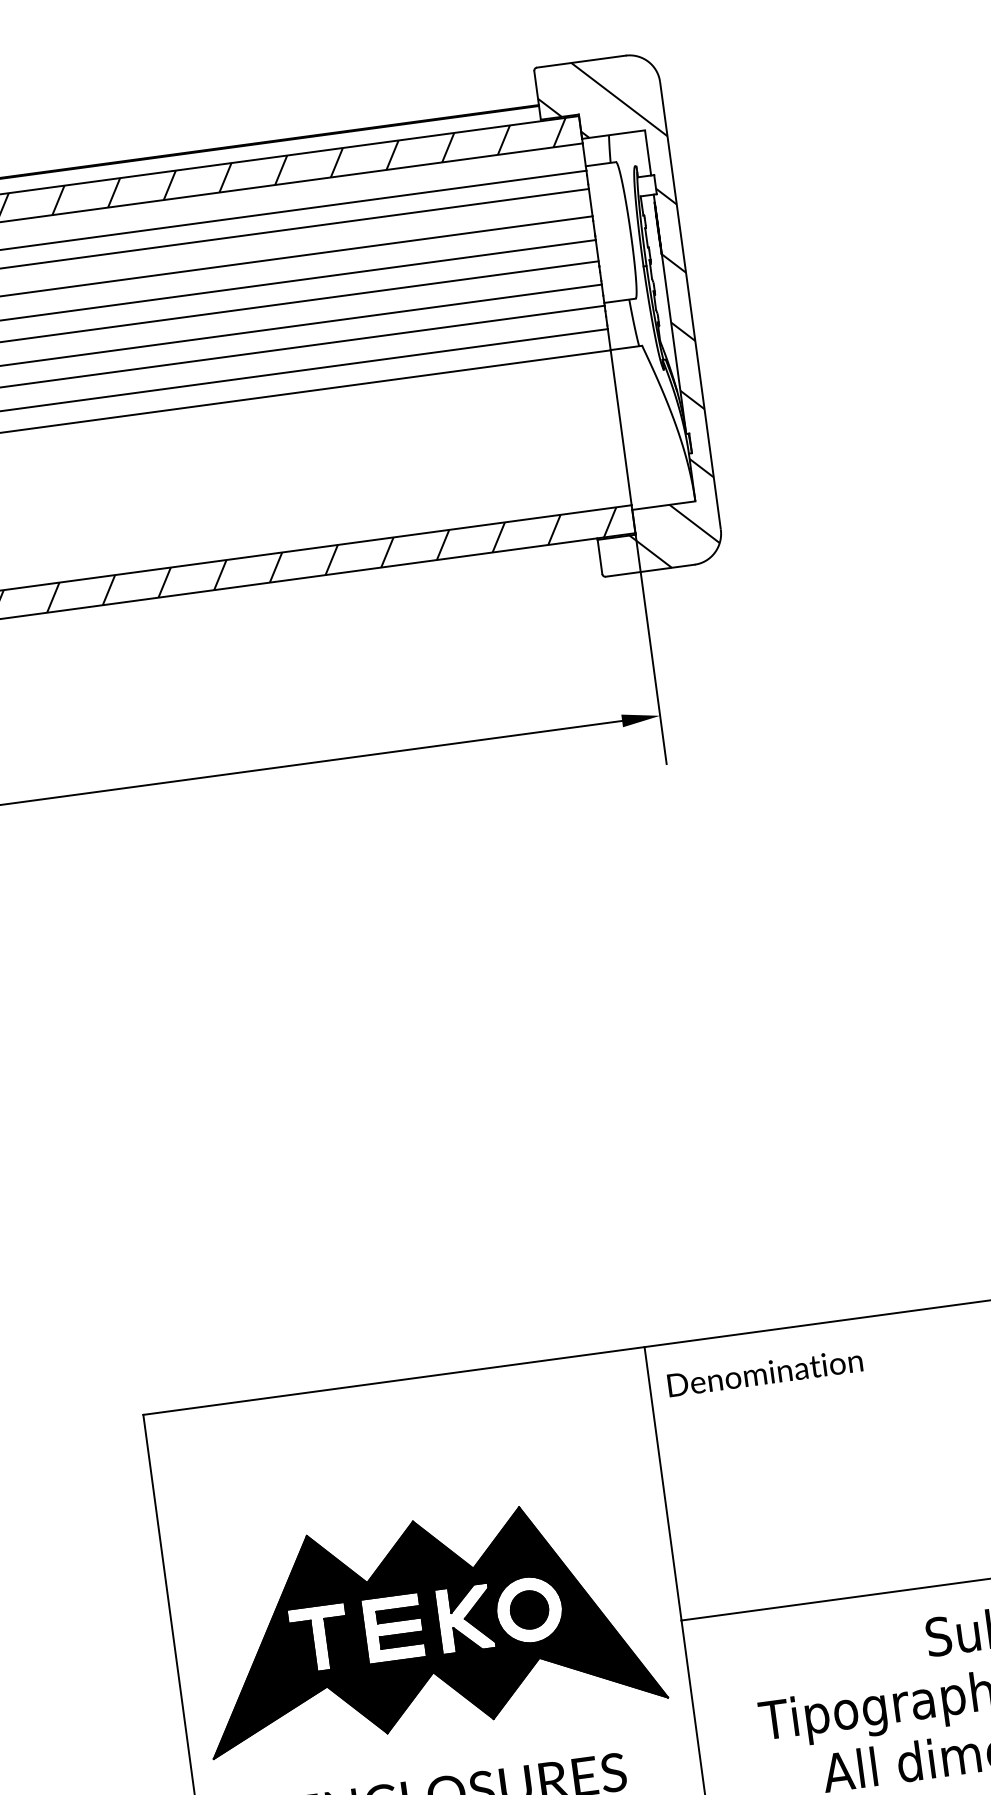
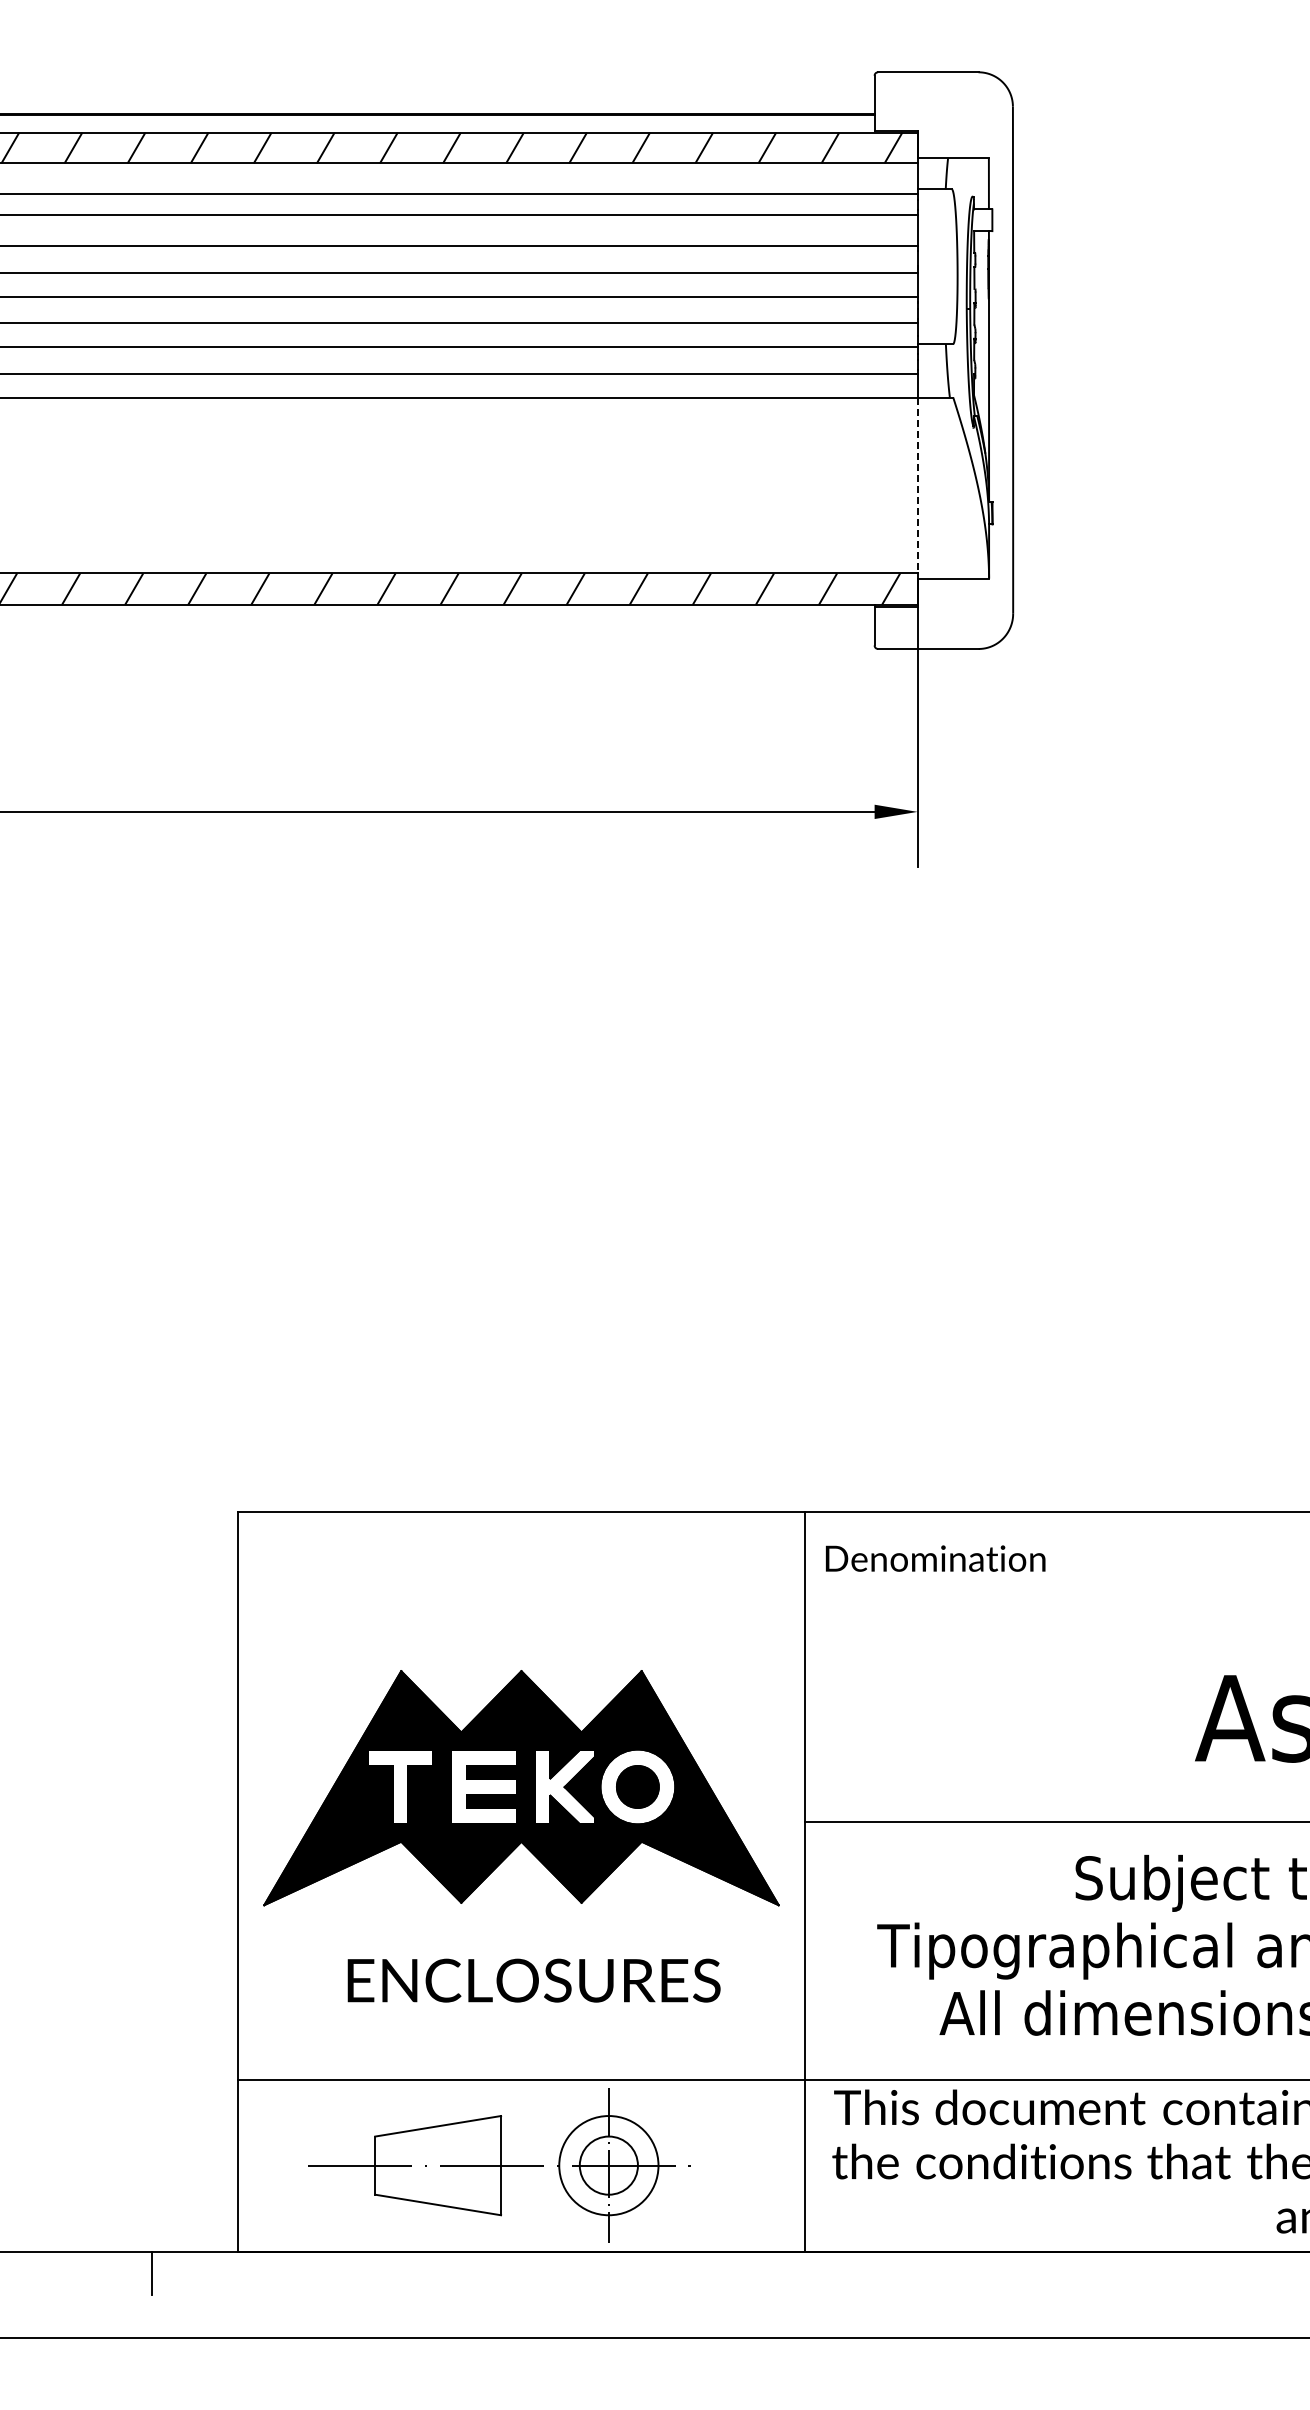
hatch: (629, 314) -> (943, 360), removed
line: (621, 427) -> (917, 485), solid -> dashed

